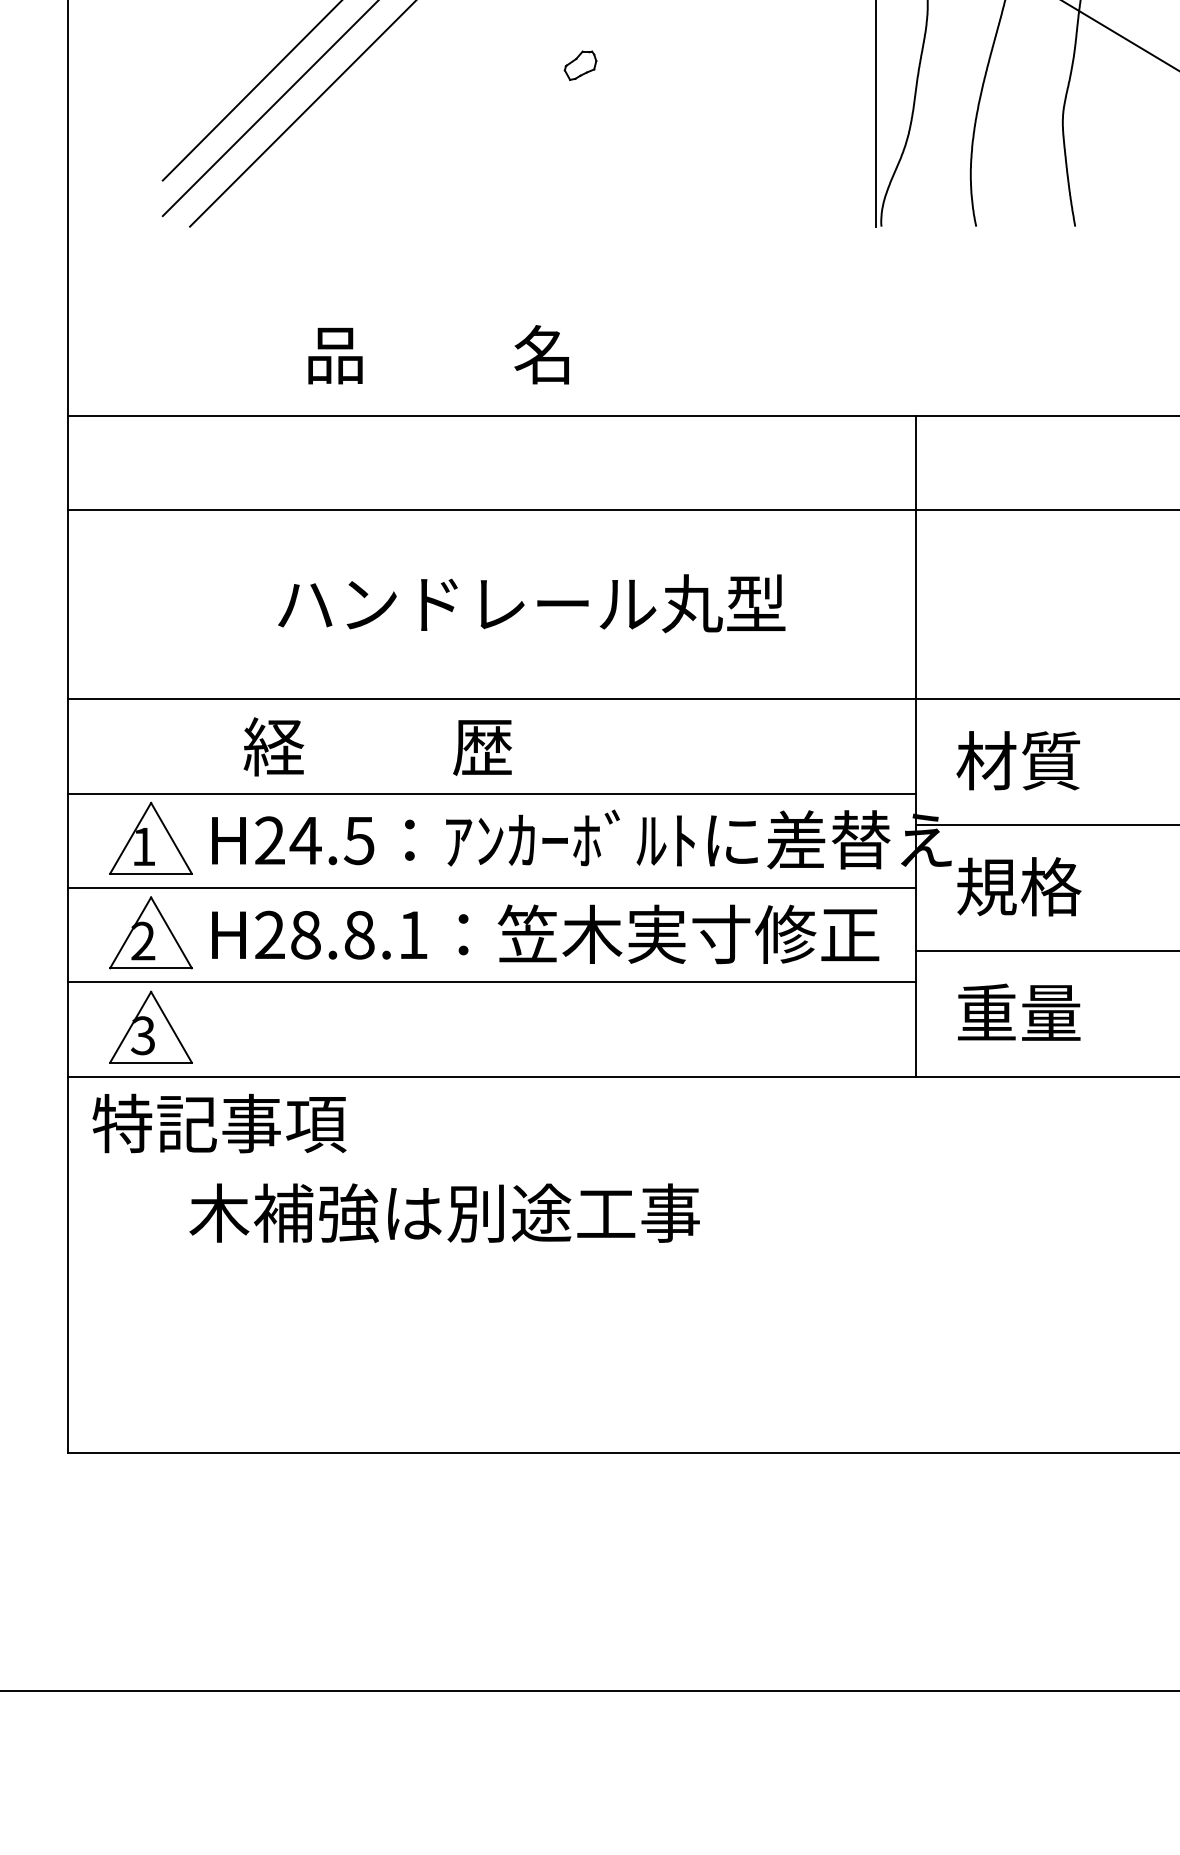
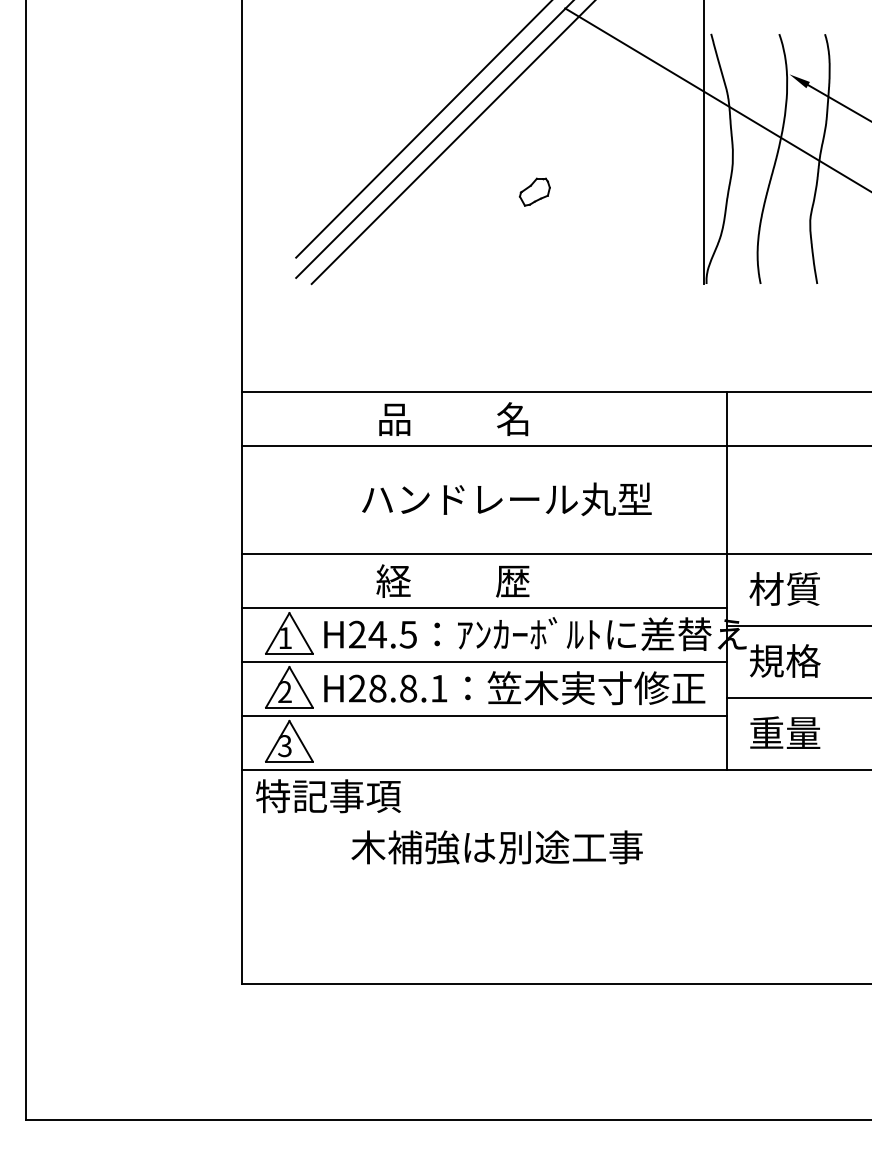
part: (580, 64) -> (534, 191), size x1.67
text: (438, 355) -> (453, 419), moved
text: (377, 745) -> (452, 580), moved
text: (443, 1213) -> (496, 847), moved

